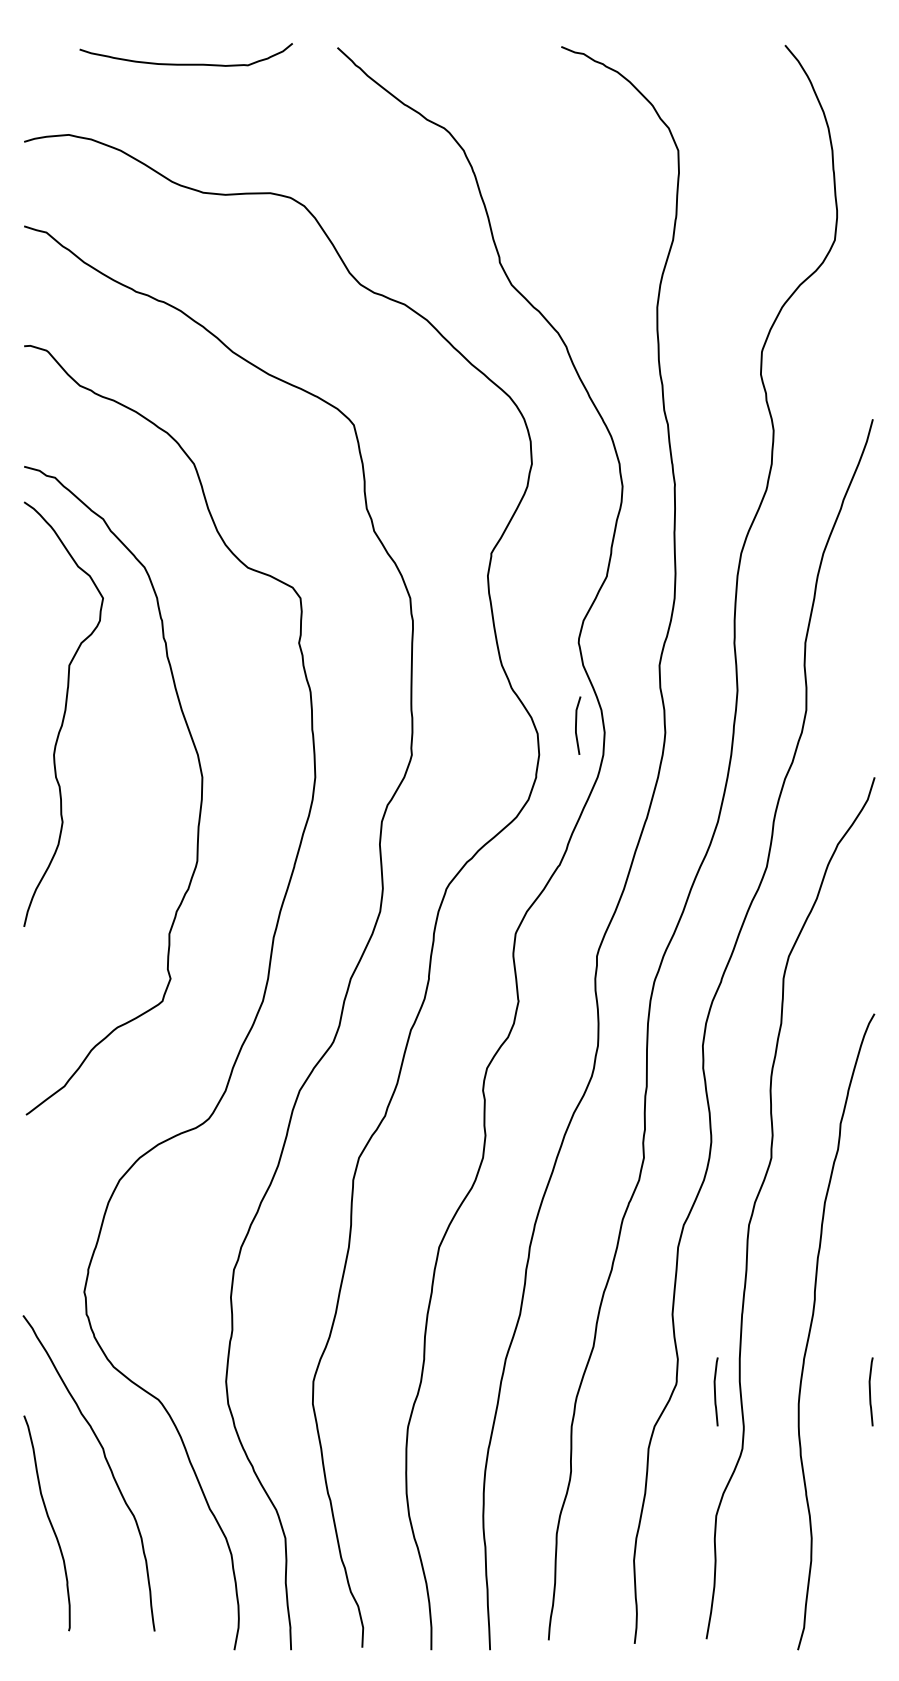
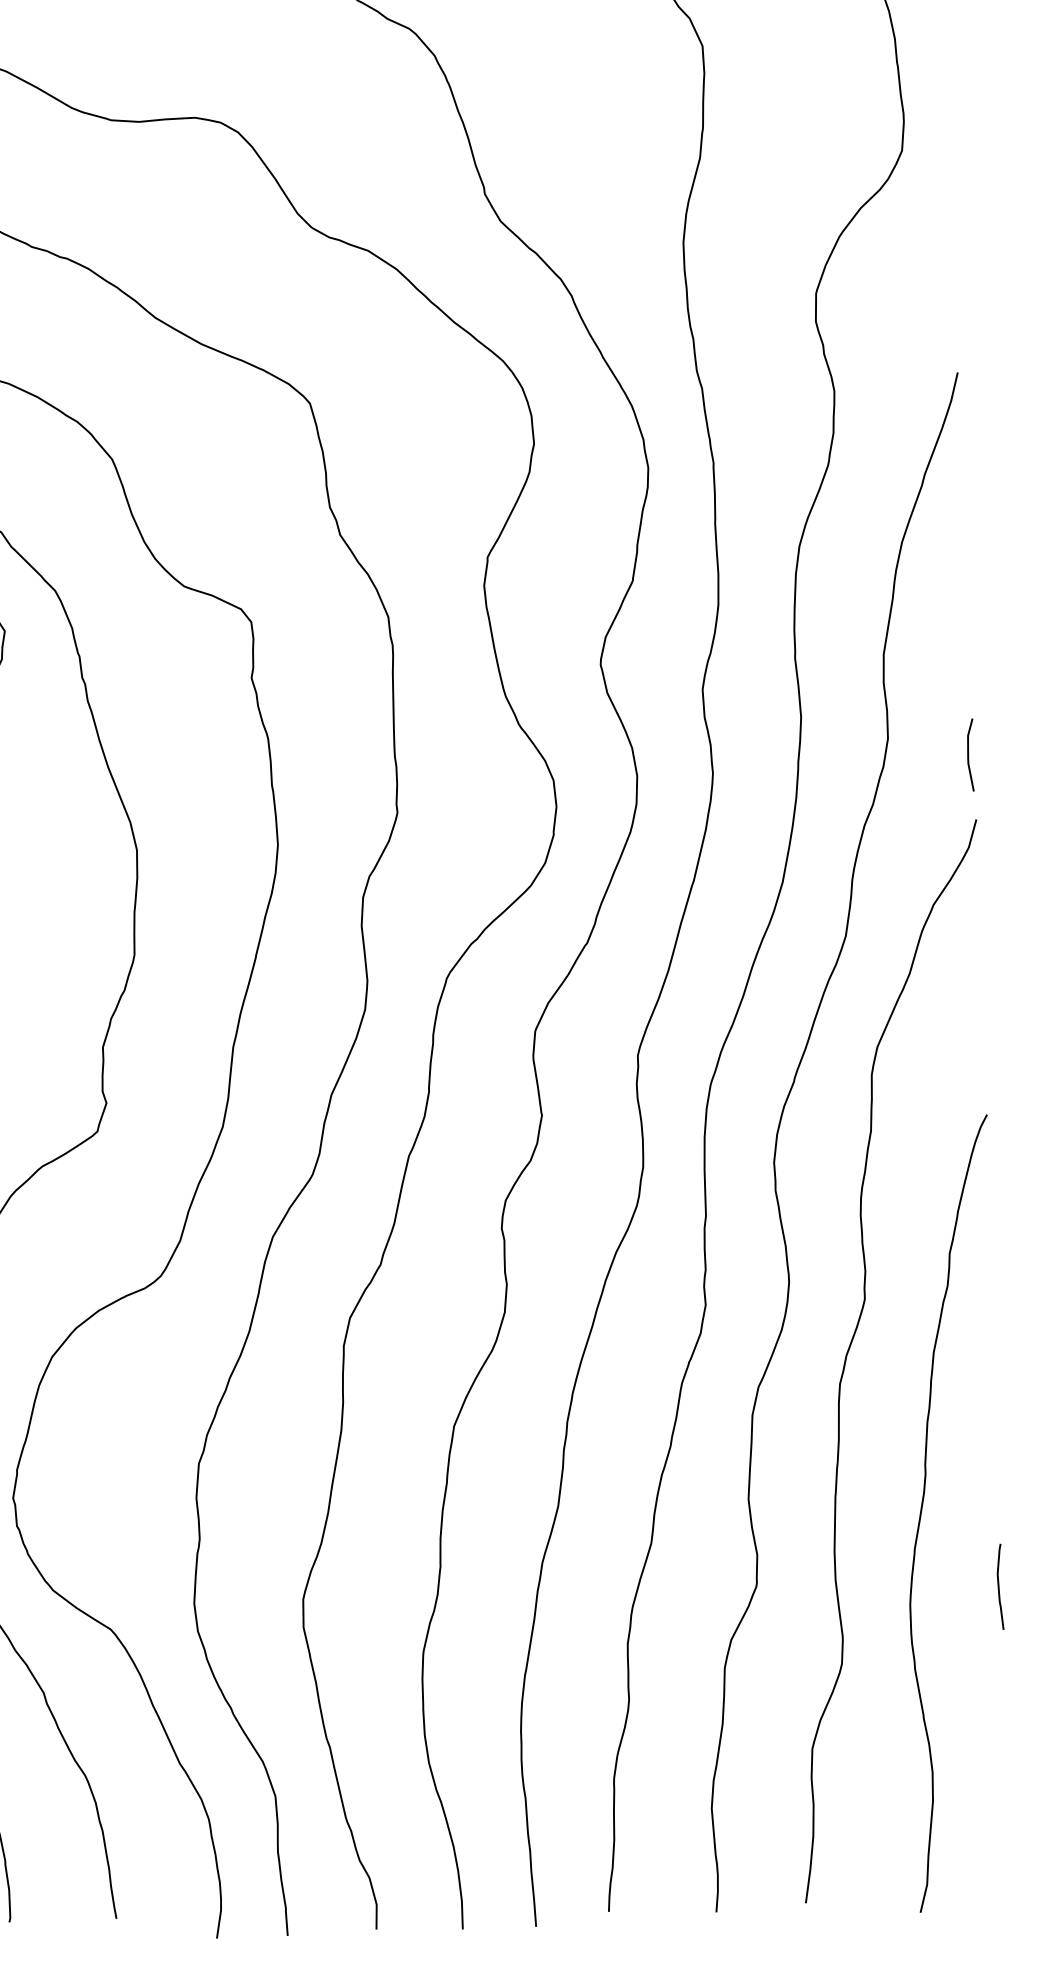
line: (576, 725) -> (968, 754), moved
curve: (715, 1391) -> (805, 1593), removed

